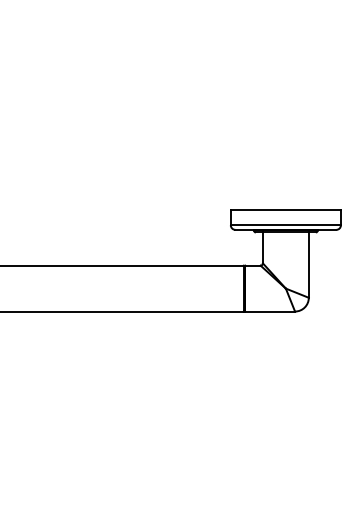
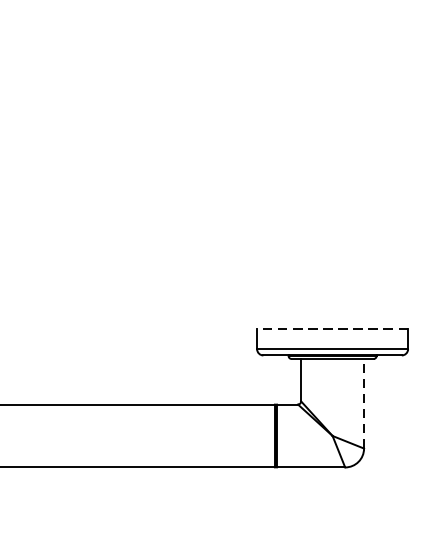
line: (285, 210) -> (332, 328), solid -> dashed
line: (308, 265) -> (363, 404), solid -> dashed

